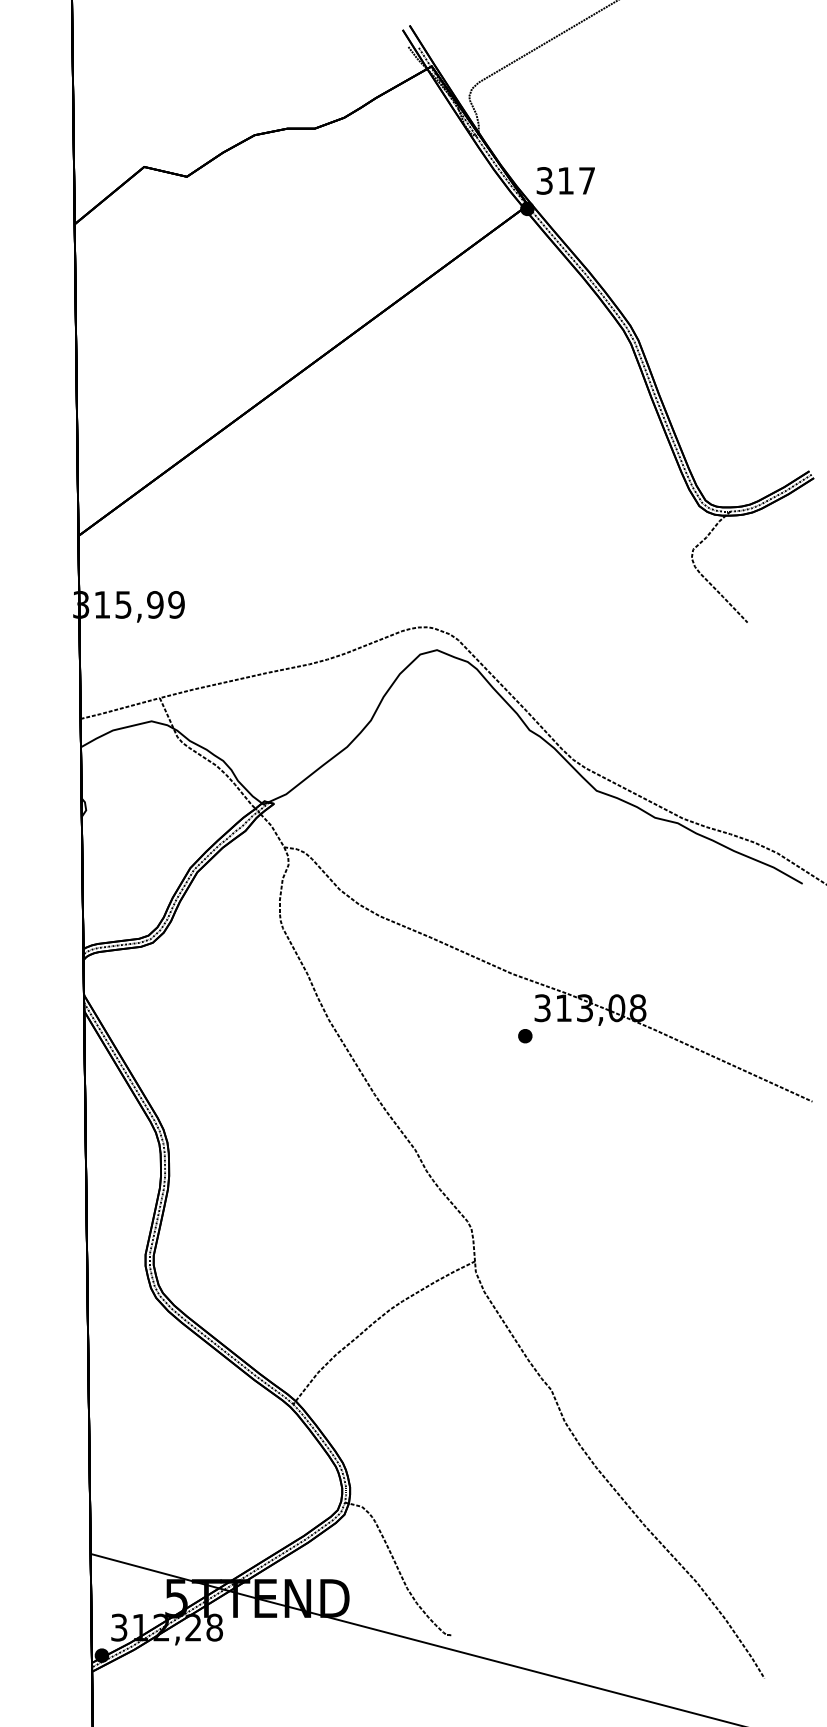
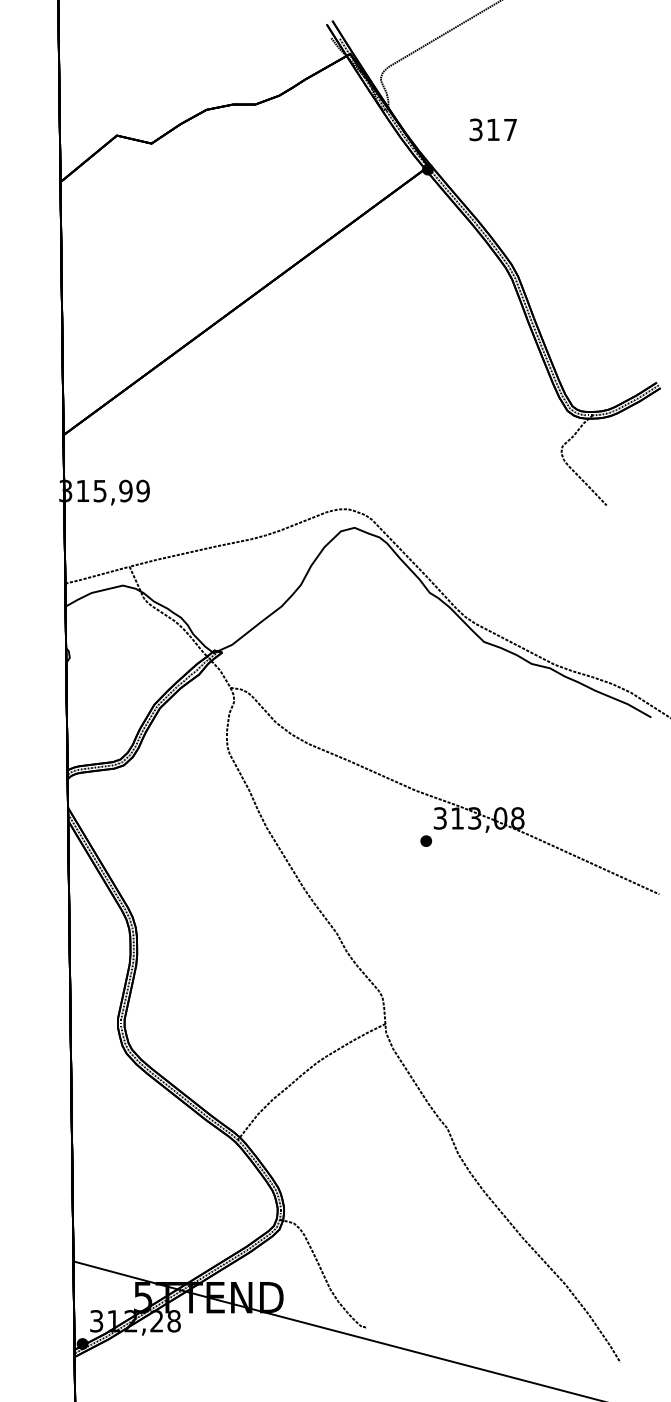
text: (565, 180) -> (492, 129), moved

